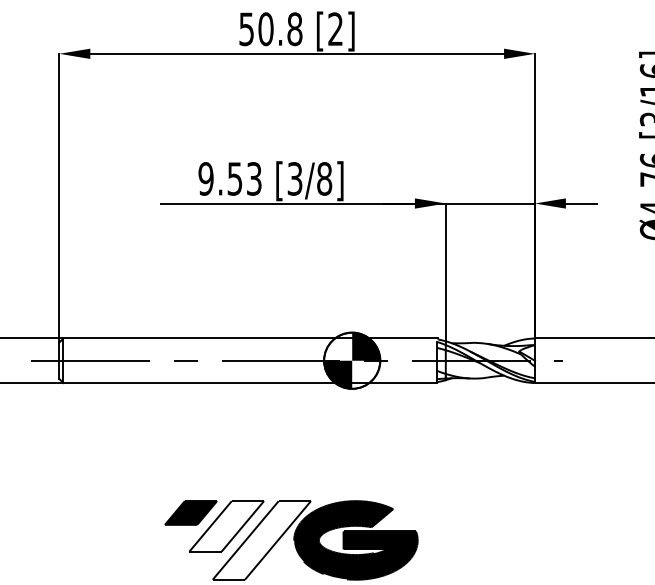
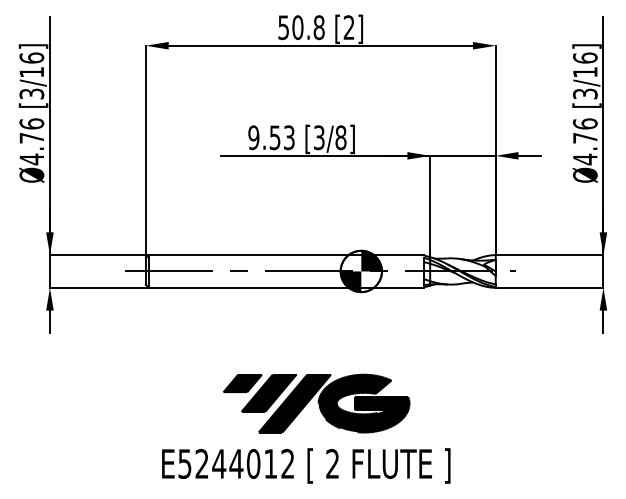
fill: (225, 525) -> (268, 392), added
fill: (261, 540) -> (294, 403), added

